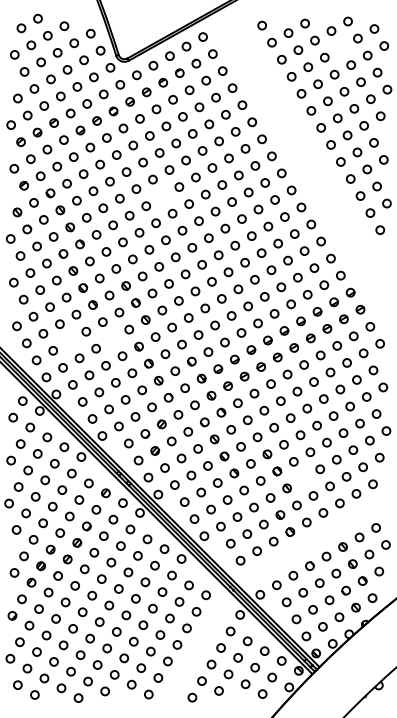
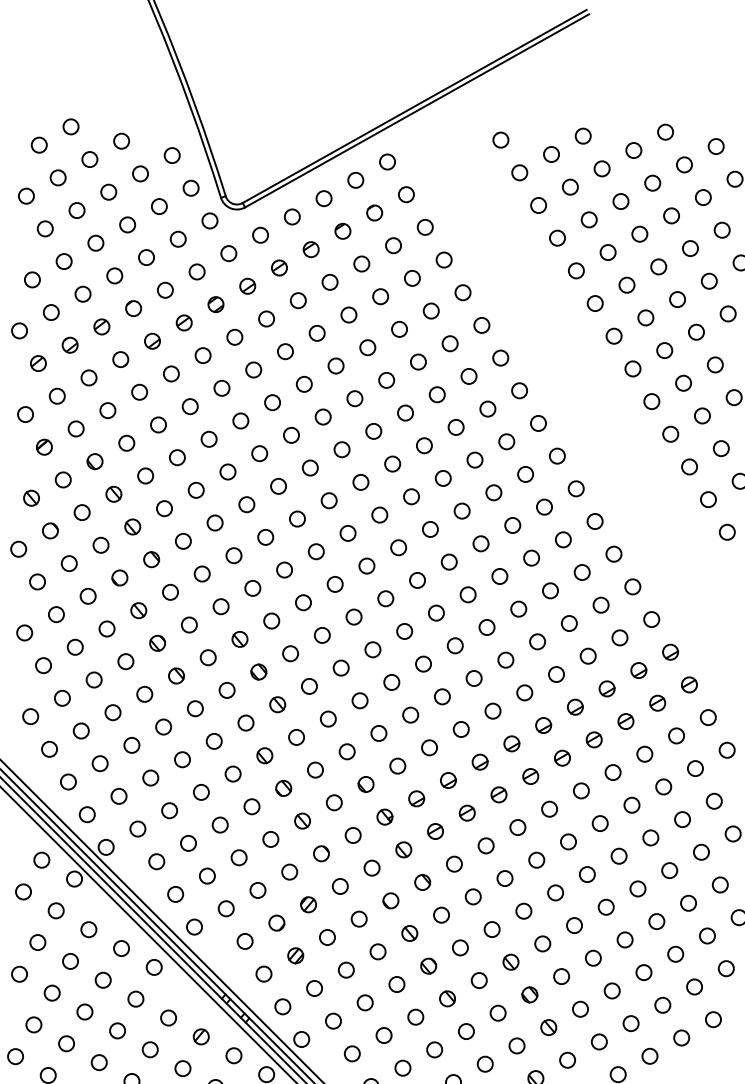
circle: (341, 47) -> (653, 182), added
circle: (162, 196) -> (309, 467), added
circle: (112, 338) -> (213, 740), added
circle: (69, 341) -> (131, 745), added
circle: (303, 478) -> (580, 1008), added

